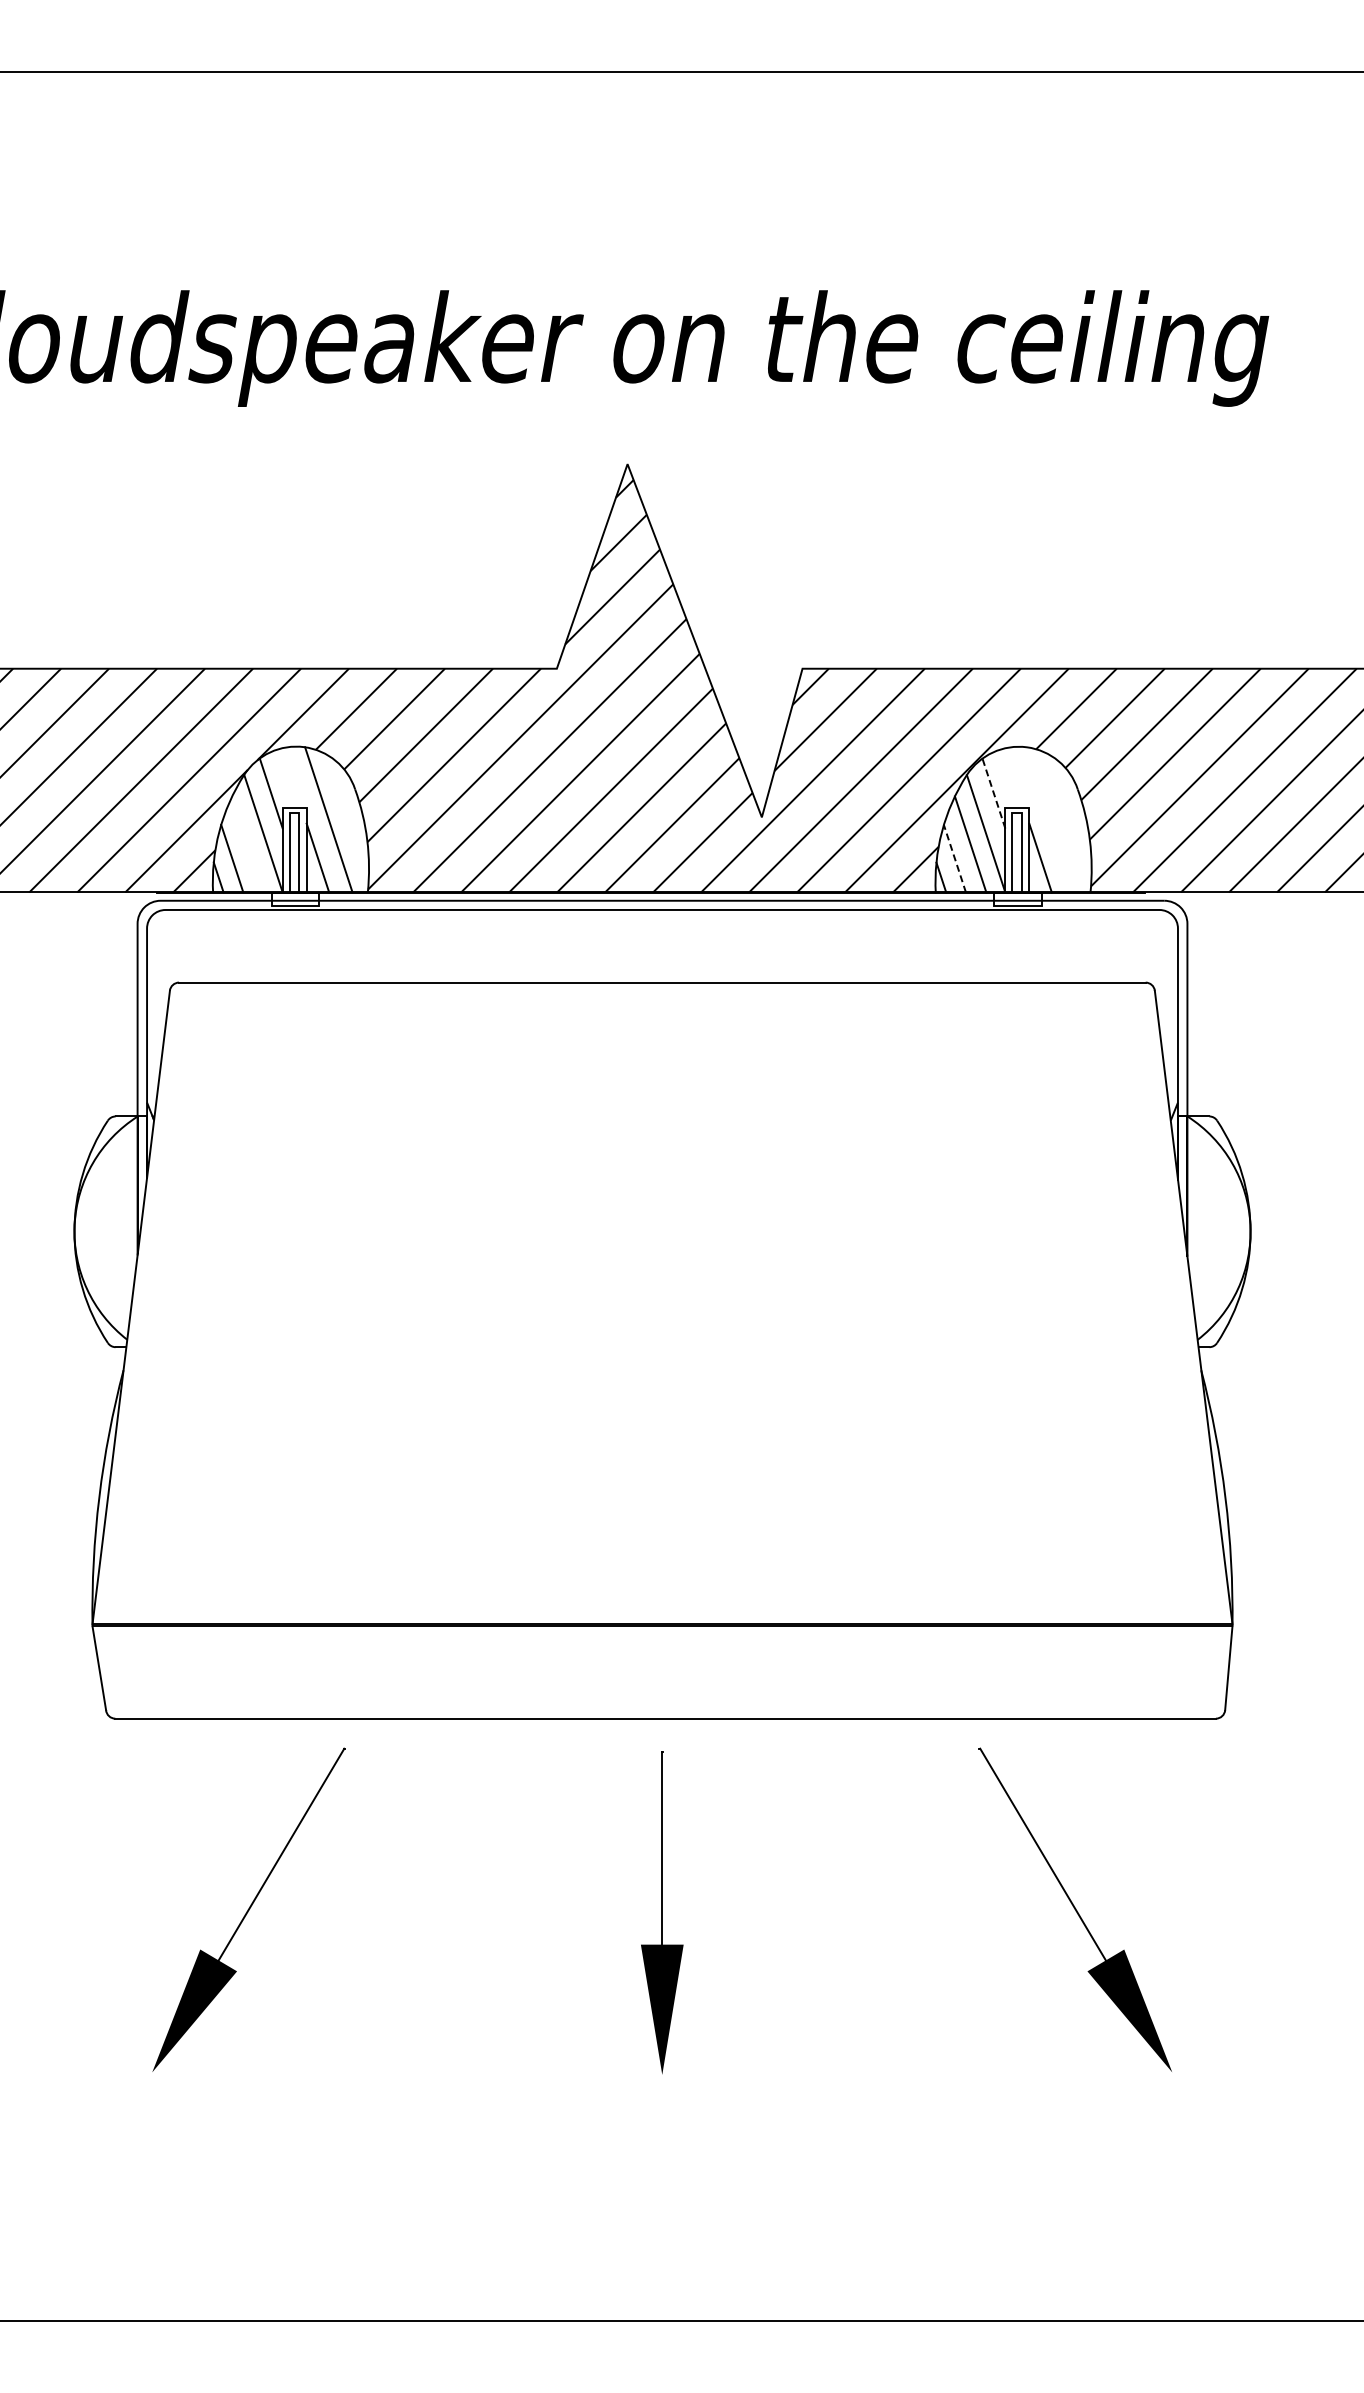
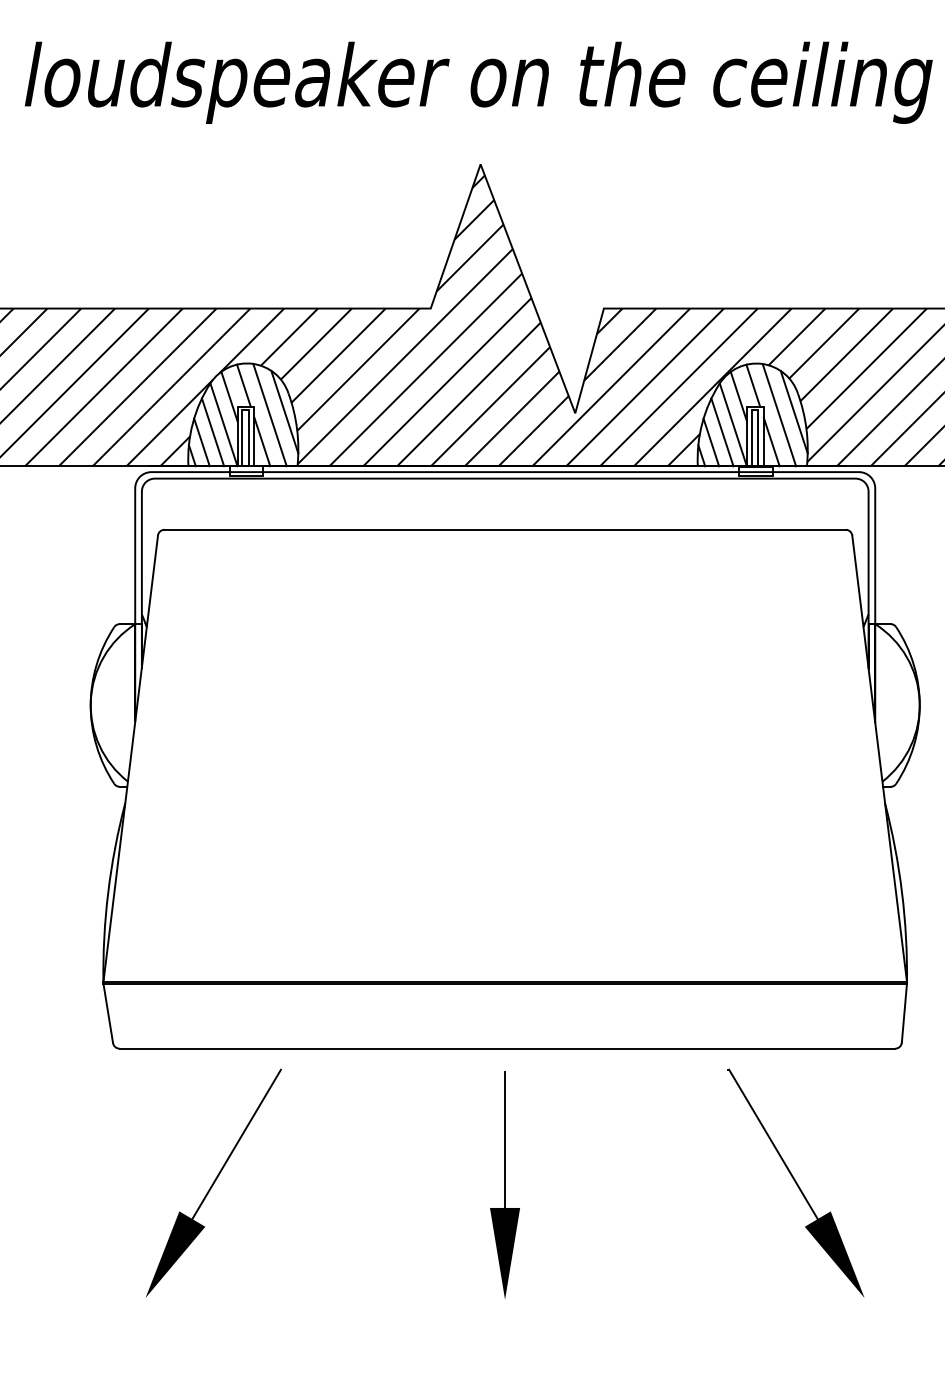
line: (291, 777) -> (243, 385), added
line: (1014, 777) -> (753, 385), added
line: (993, 793) -> (738, 396), dashed -> solid
line: (349, 815) -> (284, 412), added
line: (1072, 815) -> (794, 412), added
line: (1051, 819) -> (779, 414), added
line: (247, 844) -> (212, 432), added
line: (954, 858) -> (711, 442), dashed -> solid

